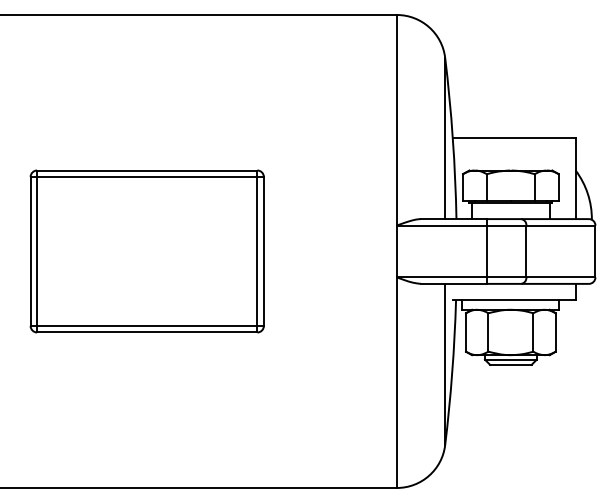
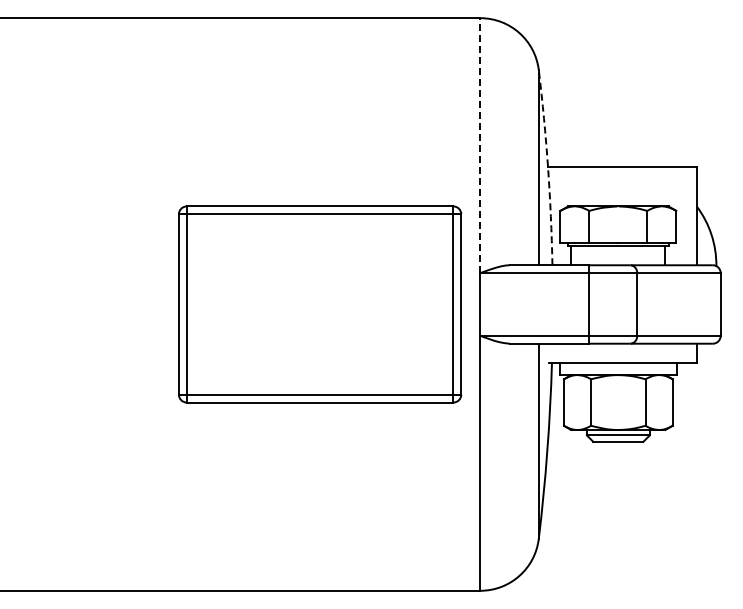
line: (397, 120) -> (480, 145), solid -> dashed
arc: (453, 138) -> (548, 167), solid -> dashed
part: (147, 251) -> (320, 304), moved

